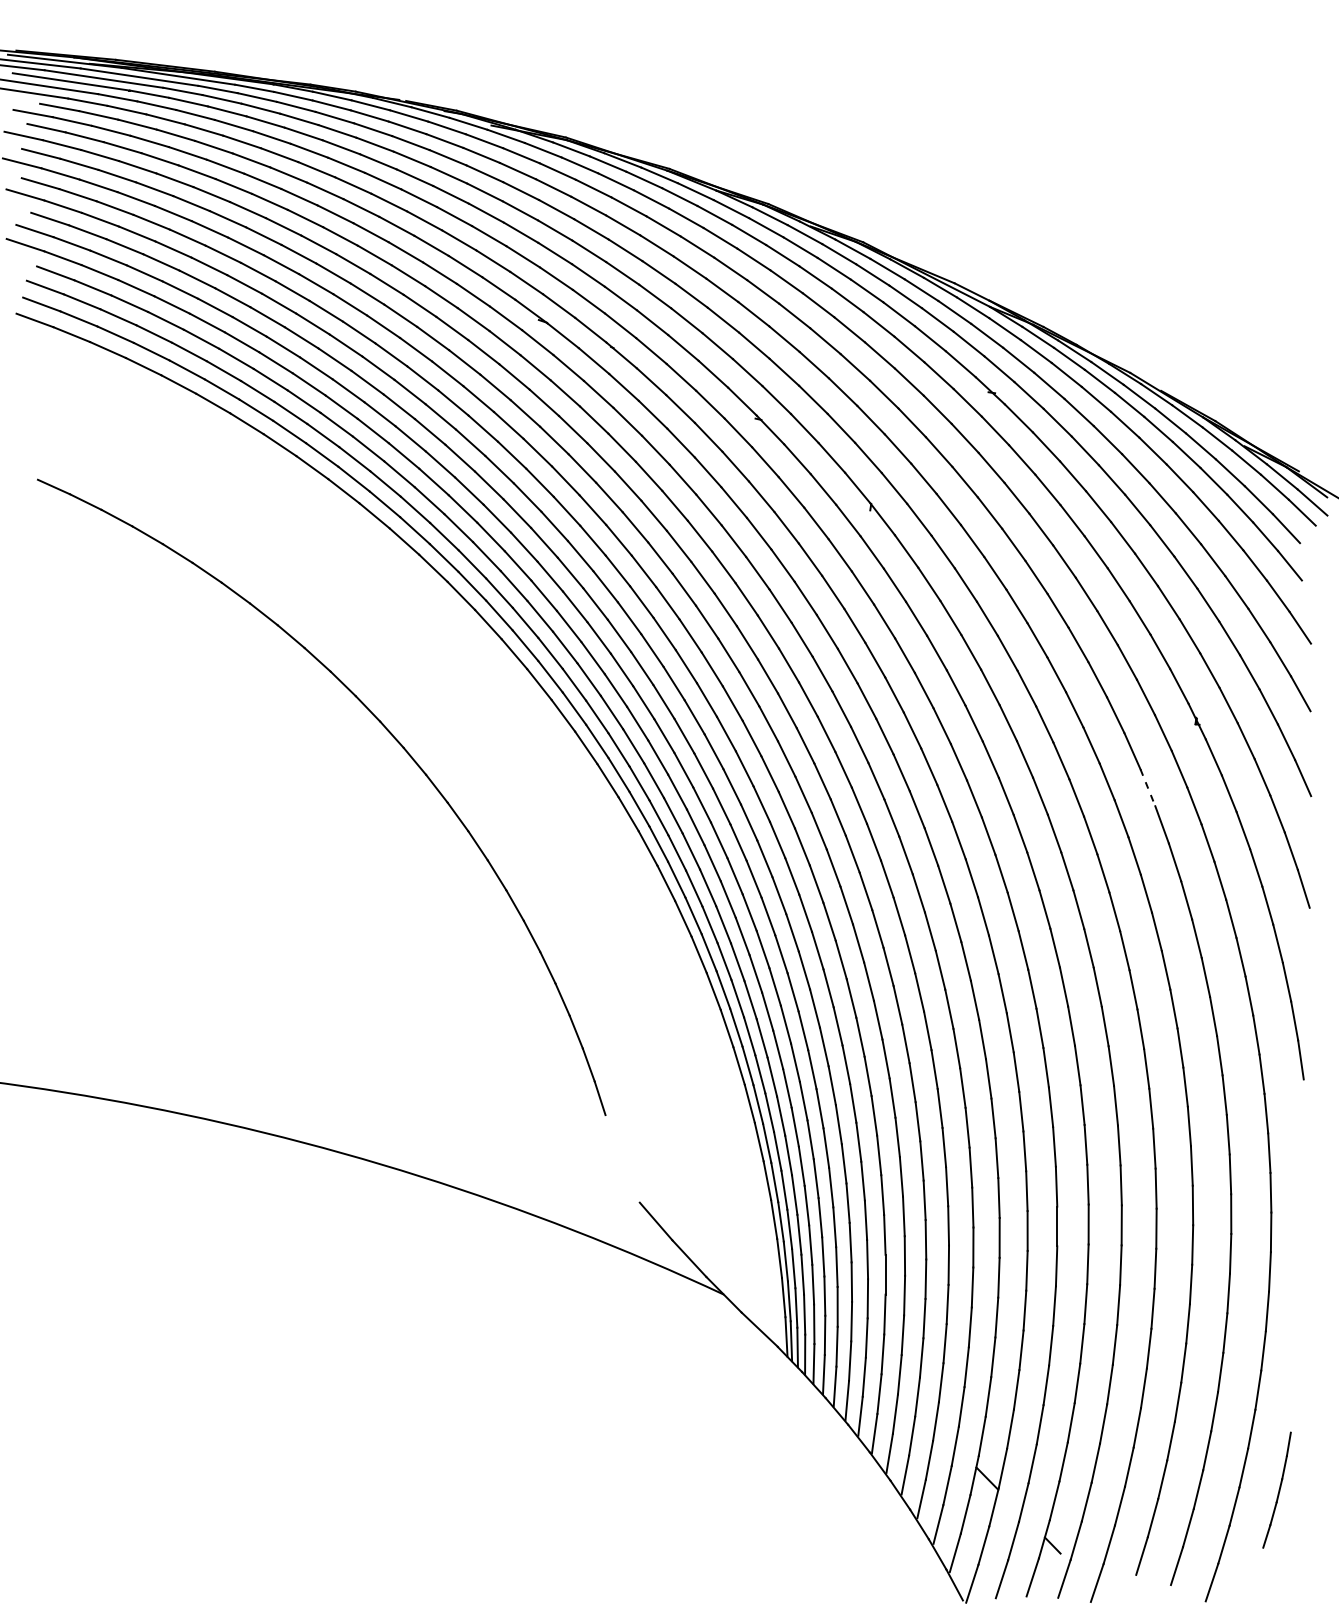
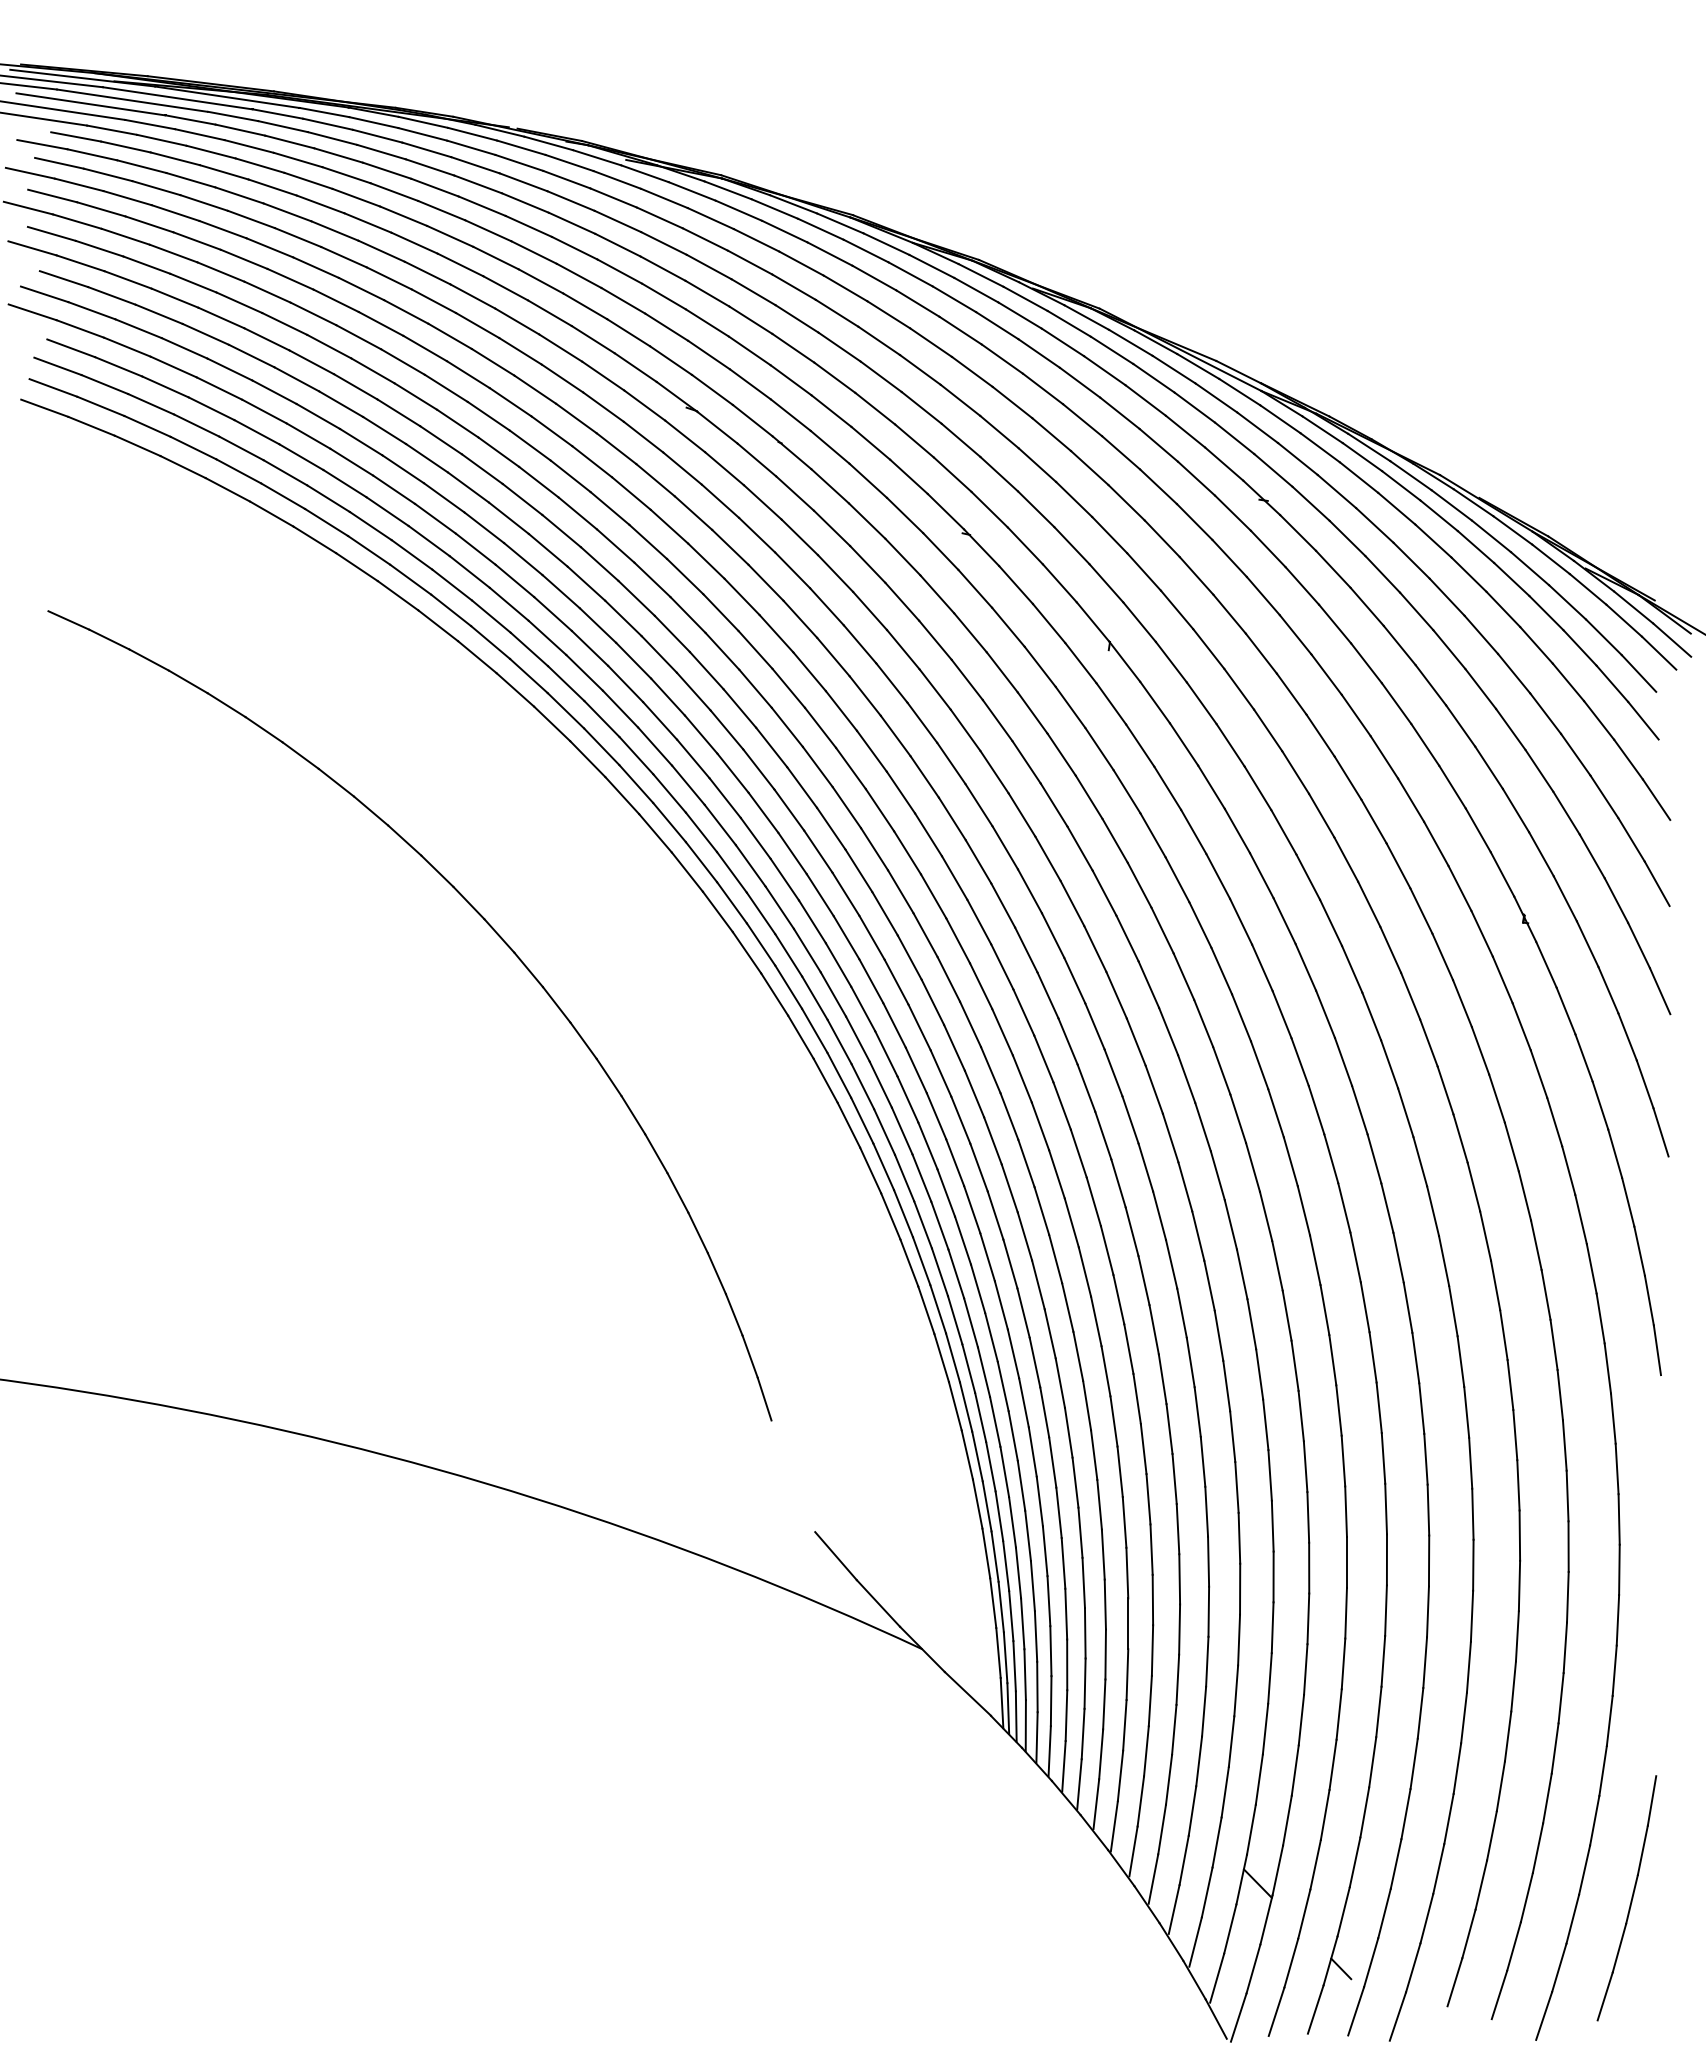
line: (1147, 788) -> (1462, 1004), dashed -> solid
part: (1276, 1490) -> (1626, 1898), size x1.67

